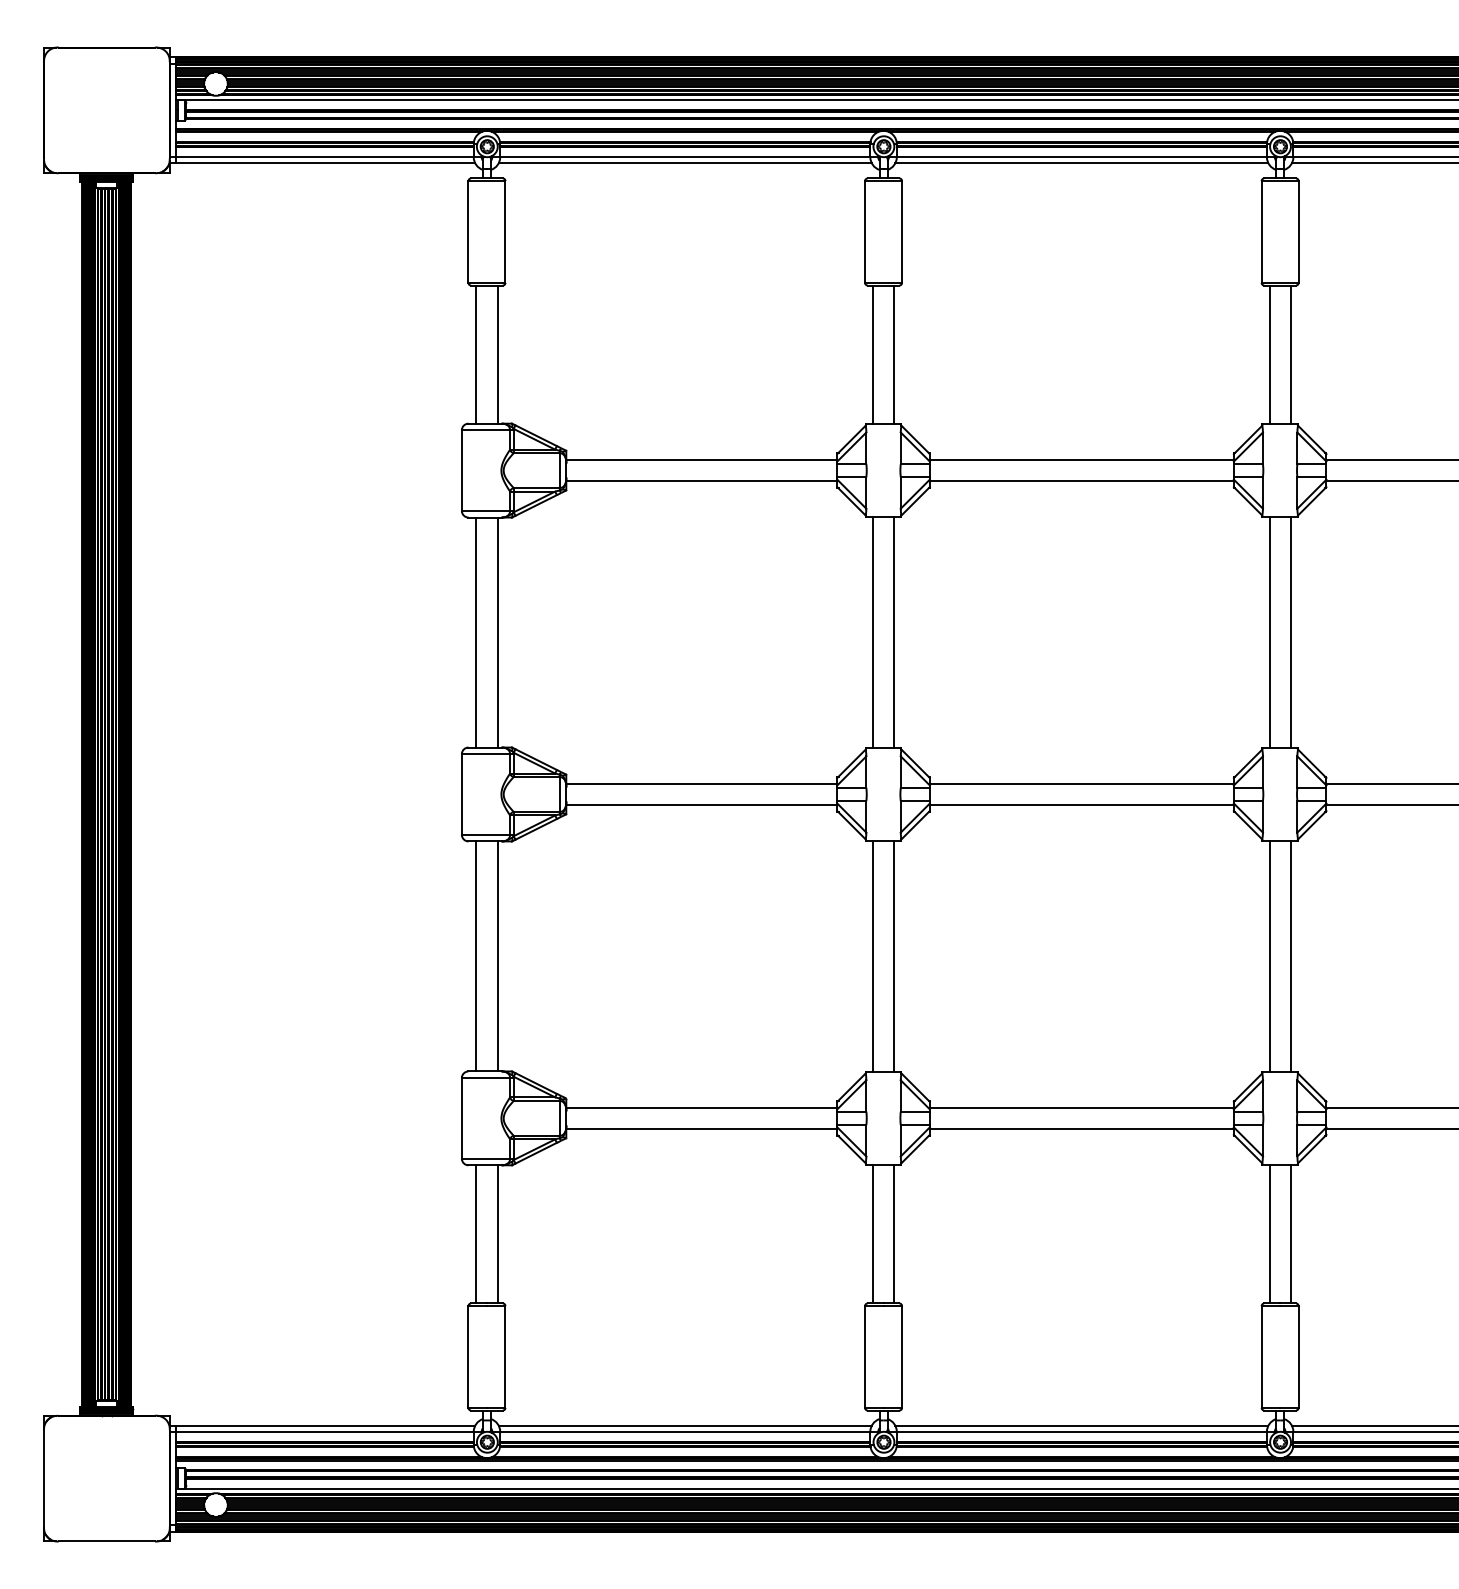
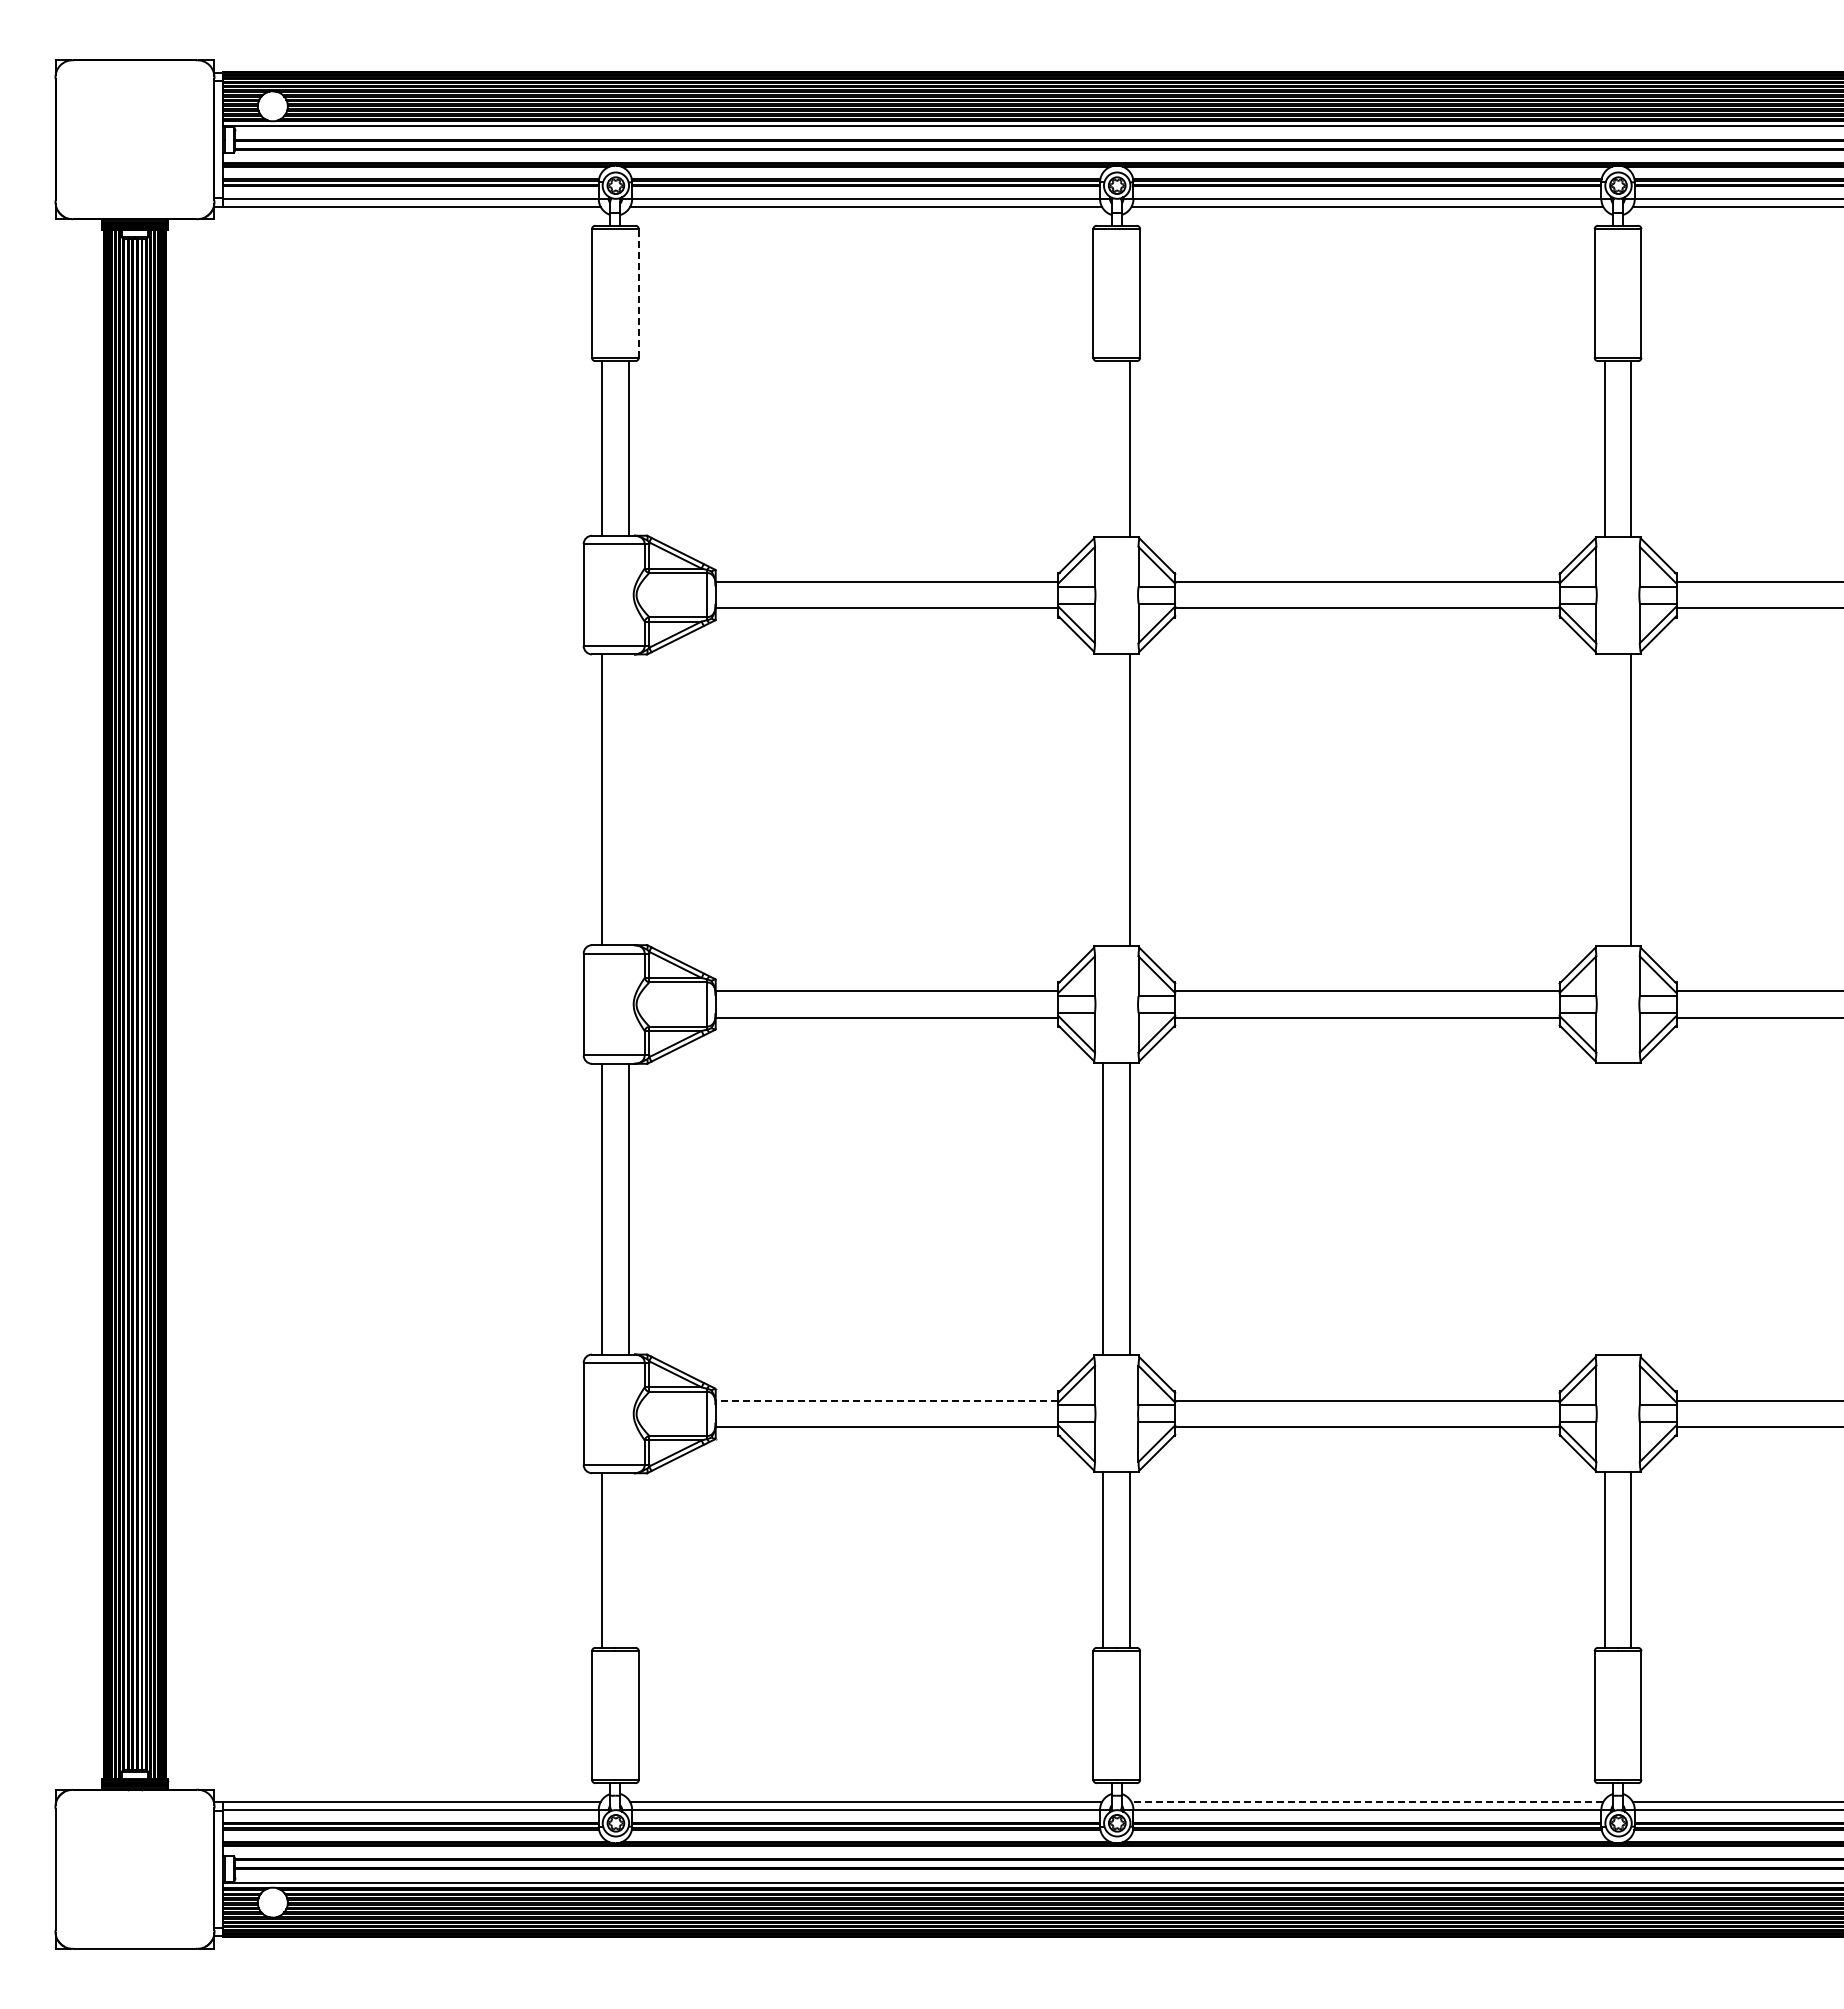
line: (505, 231) -> (638, 292), solid -> dashed
line: (873, 354) -> (1103, 448), removed
line: (497, 632) -> (628, 799), removed
line: (873, 632) -> (1103, 799), removed
line: (1269, 632) -> (1604, 799), removed
line: (1269, 955) -> (1604, 1208), removed
line: (1290, 955) -> (1631, 1208), removed
line: (701, 1107) -> (886, 1400), solid -> dashed
line: (497, 1234) -> (628, 1560), removed
line: (1081, 1425) -> (1367, 1802), solid -> dashed

